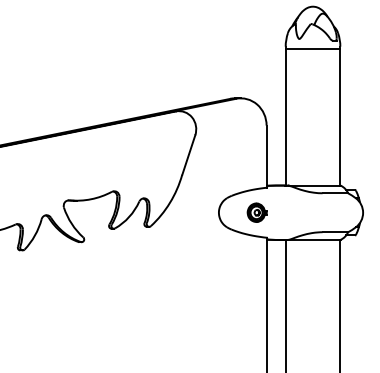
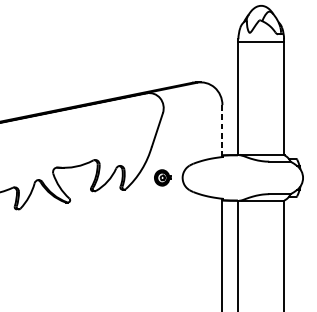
line: (266, 156) -> (222, 130), solid -> dashed
part: (256, 212) -> (162, 177), moved

